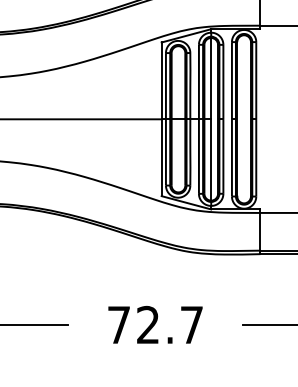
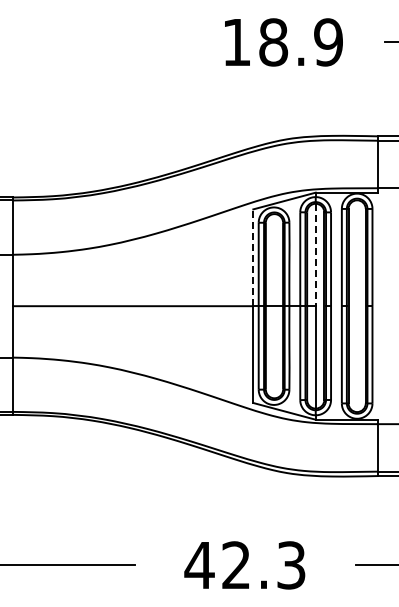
line: (211, 79) -> (315, 255), solid -> dashed
line: (161, 80) -> (253, 257), solid -> dashed
text: (154, 325) -> (244, 565), 72.7 -> 42.3

